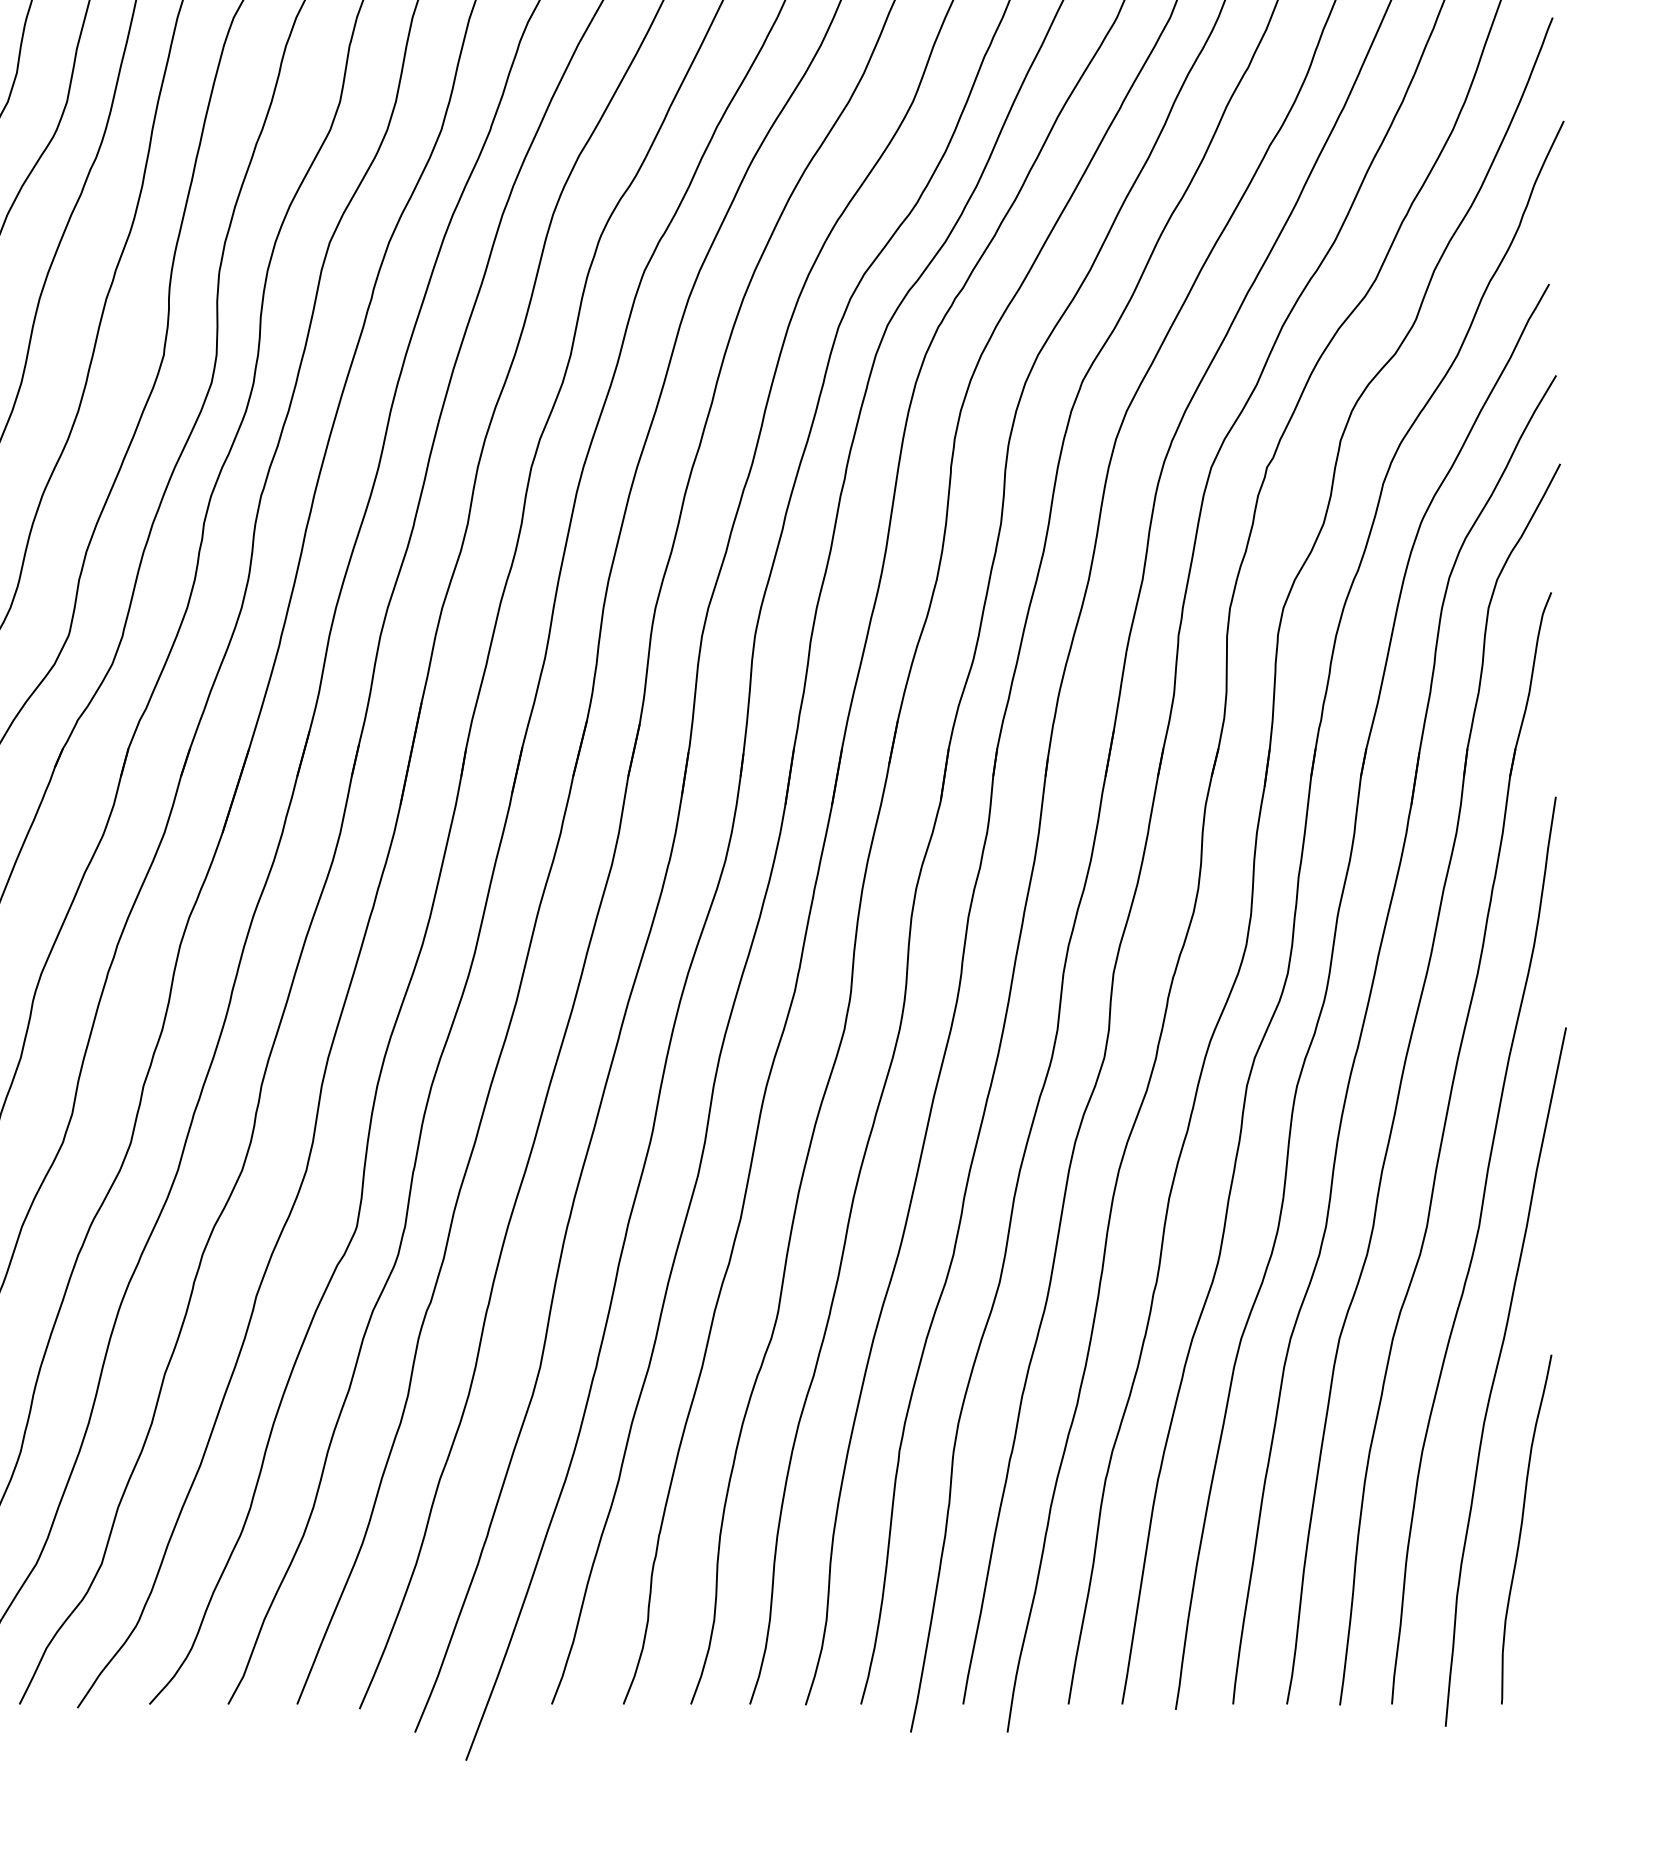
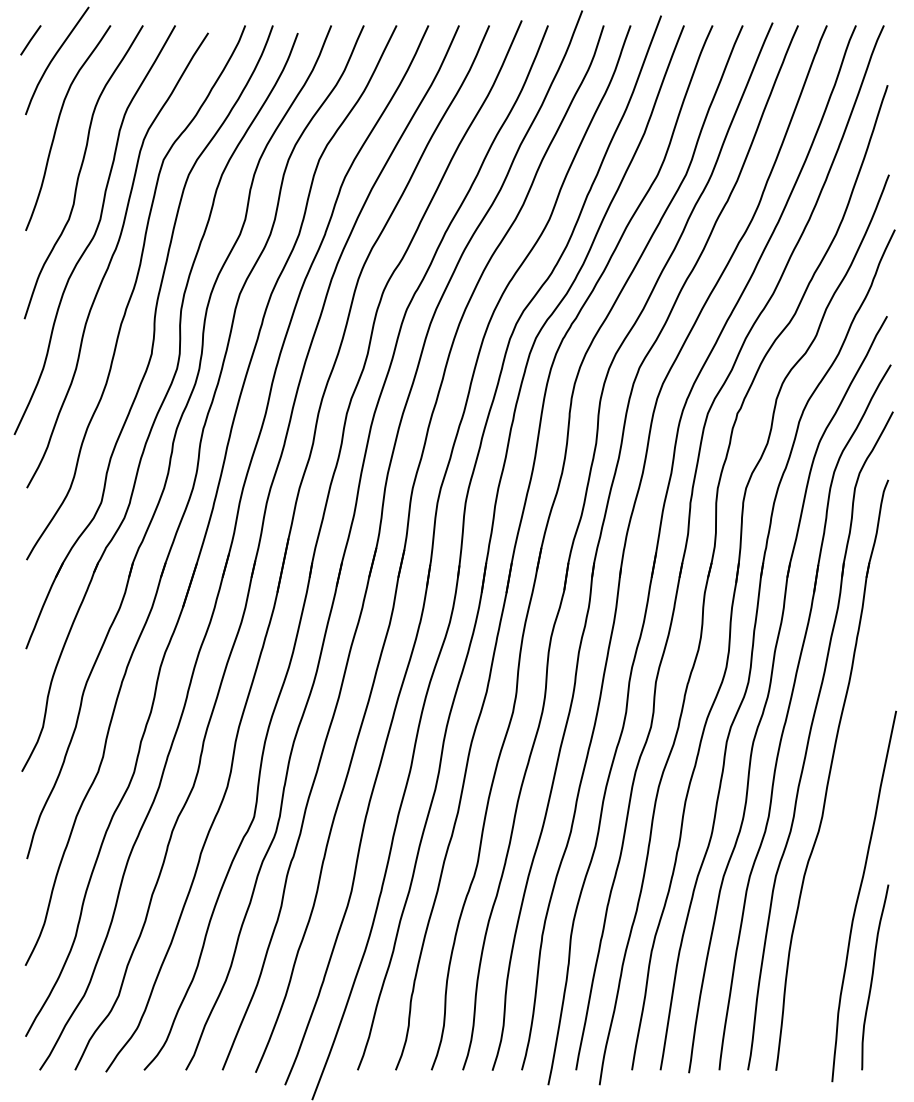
curve: (1474, 1250) -> (847, 829), removed

